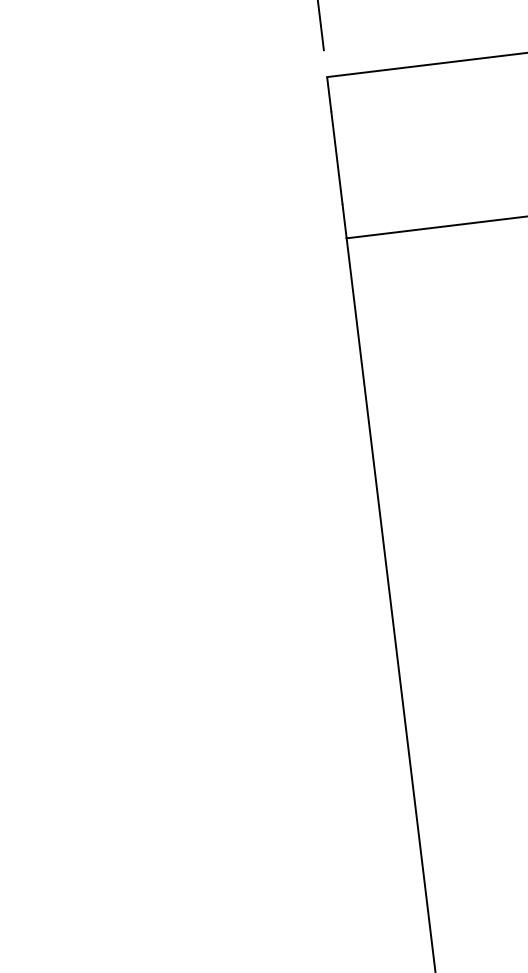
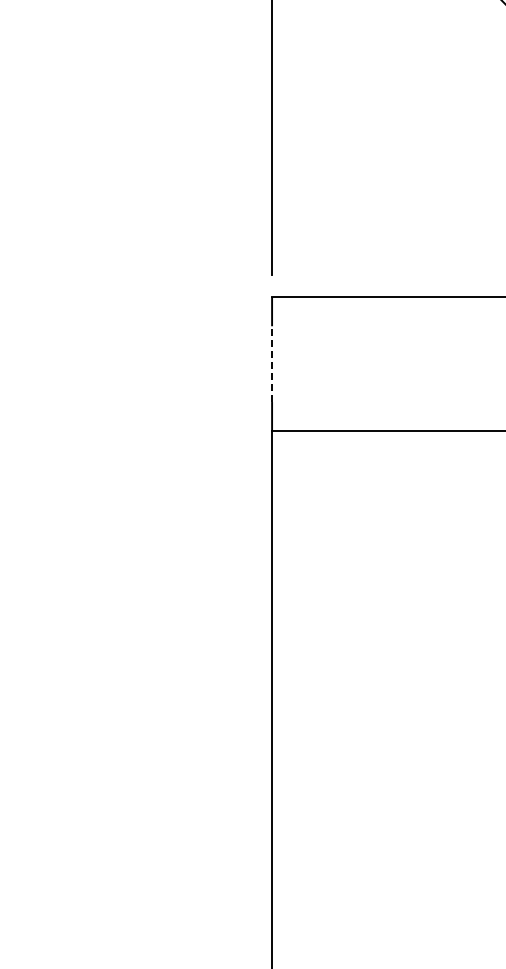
line: (337, 158) -> (272, 364), solid -> dashed

